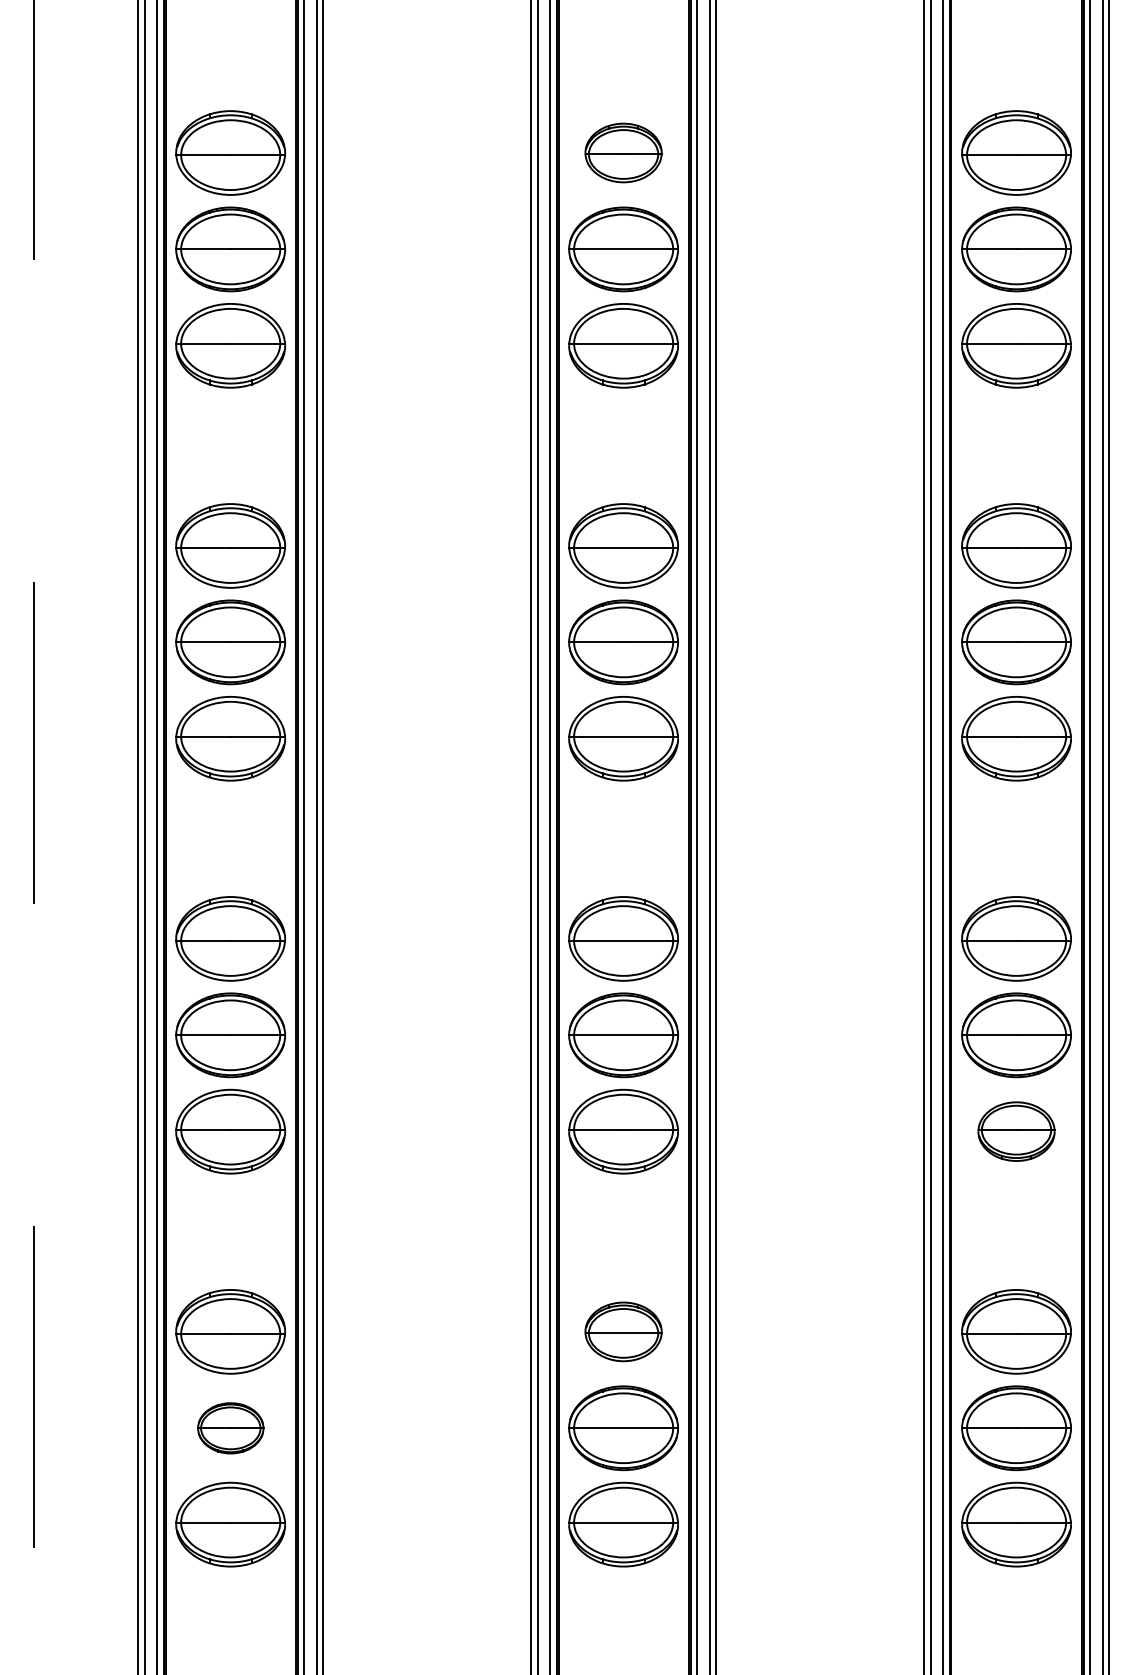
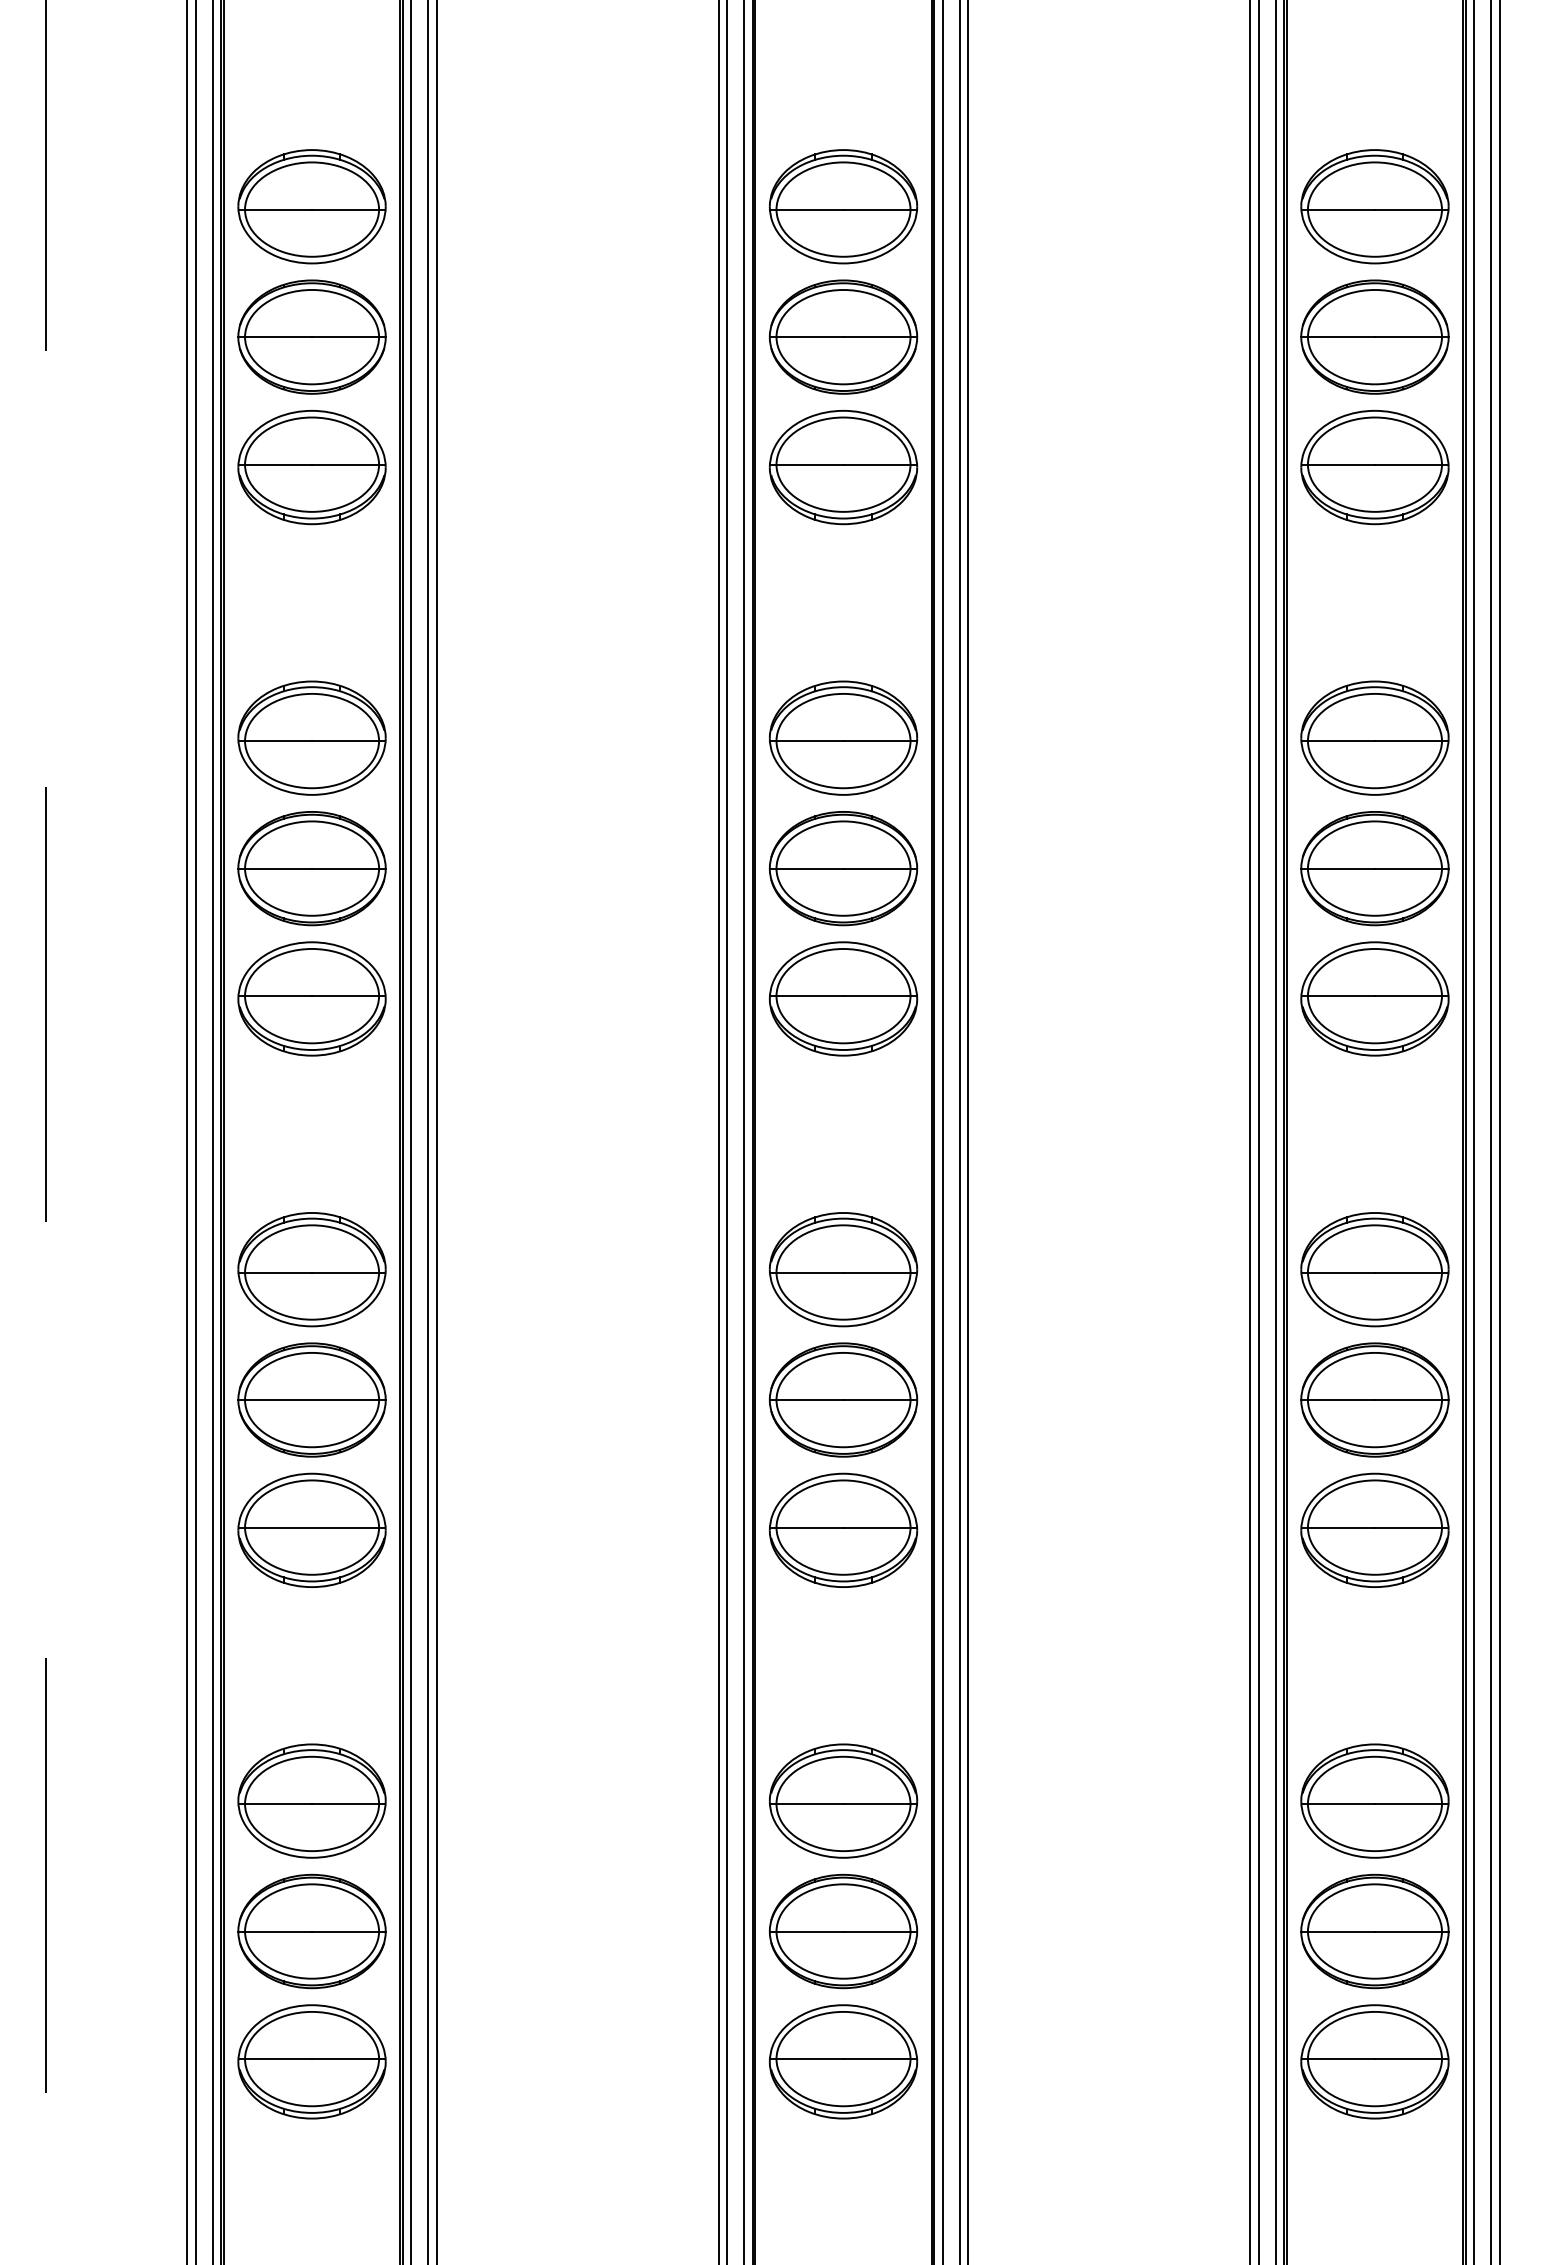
part: (623, 152) -> (843, 206), size x1.43
part: (1016, 1131) -> (1374, 1530), size x1.43
part: (623, 1331) -> (843, 1800), size x1.43
part: (230, 1428) -> (311, 1931), size x1.67

